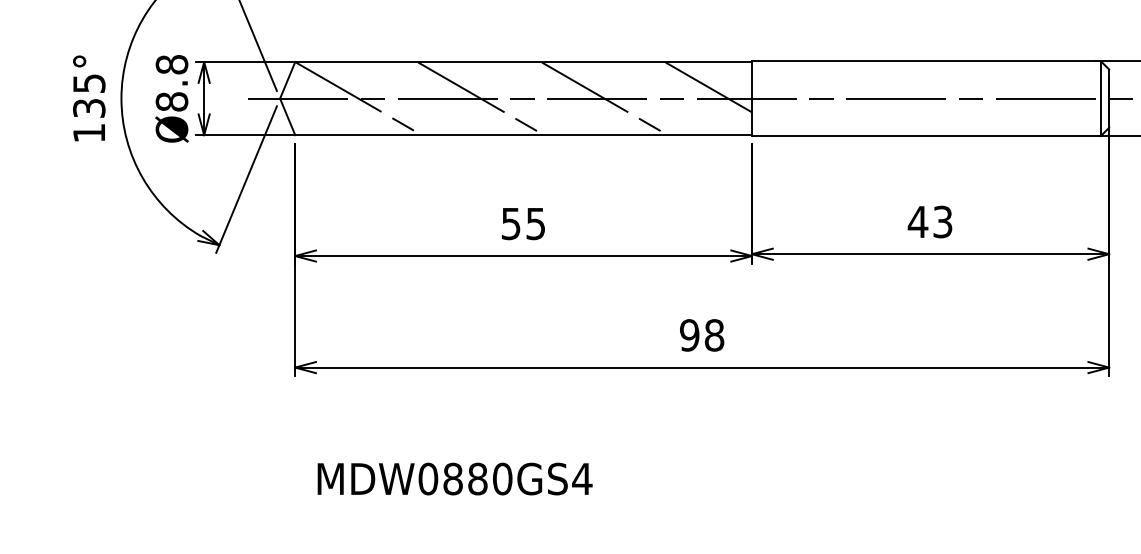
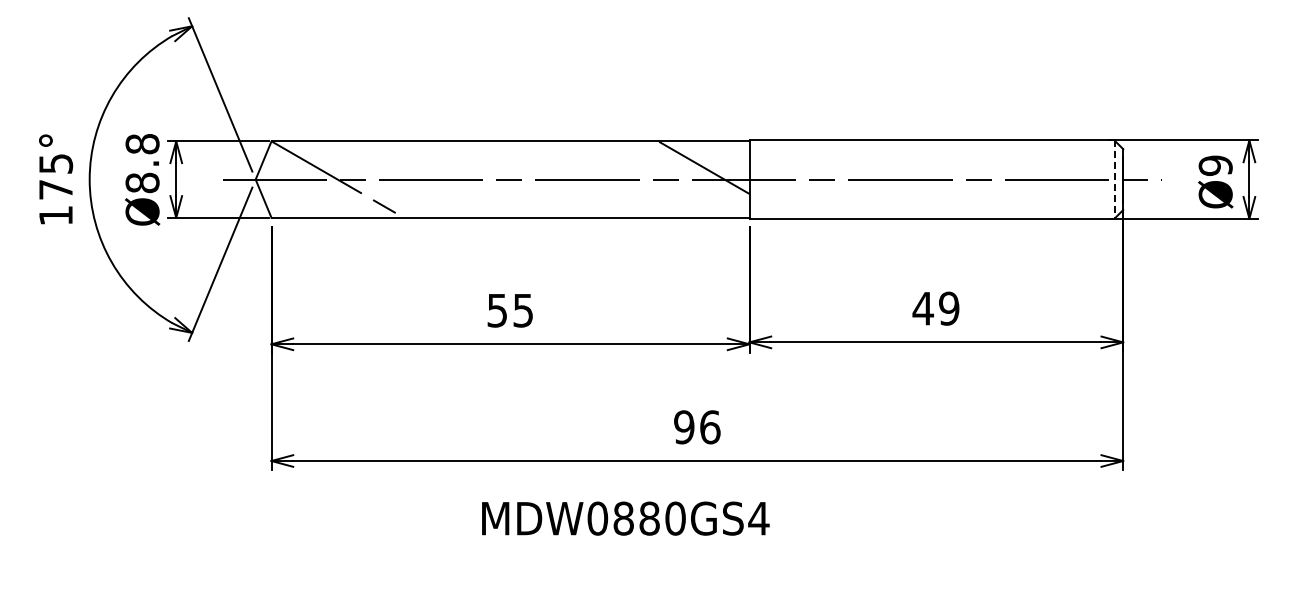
line: (480, 98) -> (465, 179), removed
line: (603, 98) -> (594, 179), removed
line: (1100, 99) -> (1114, 180), solid -> dashed
text: (89, 108) -> (56, 189), 135° -> 175°
text: (943, 221) -> (949, 308), 43 -> 49
text: (714, 335) -> (710, 427), 98 -> 96
text: (454, 478) -> (625, 518), moved

